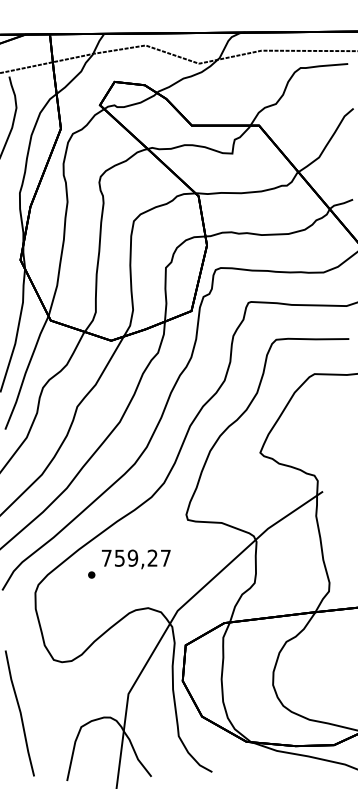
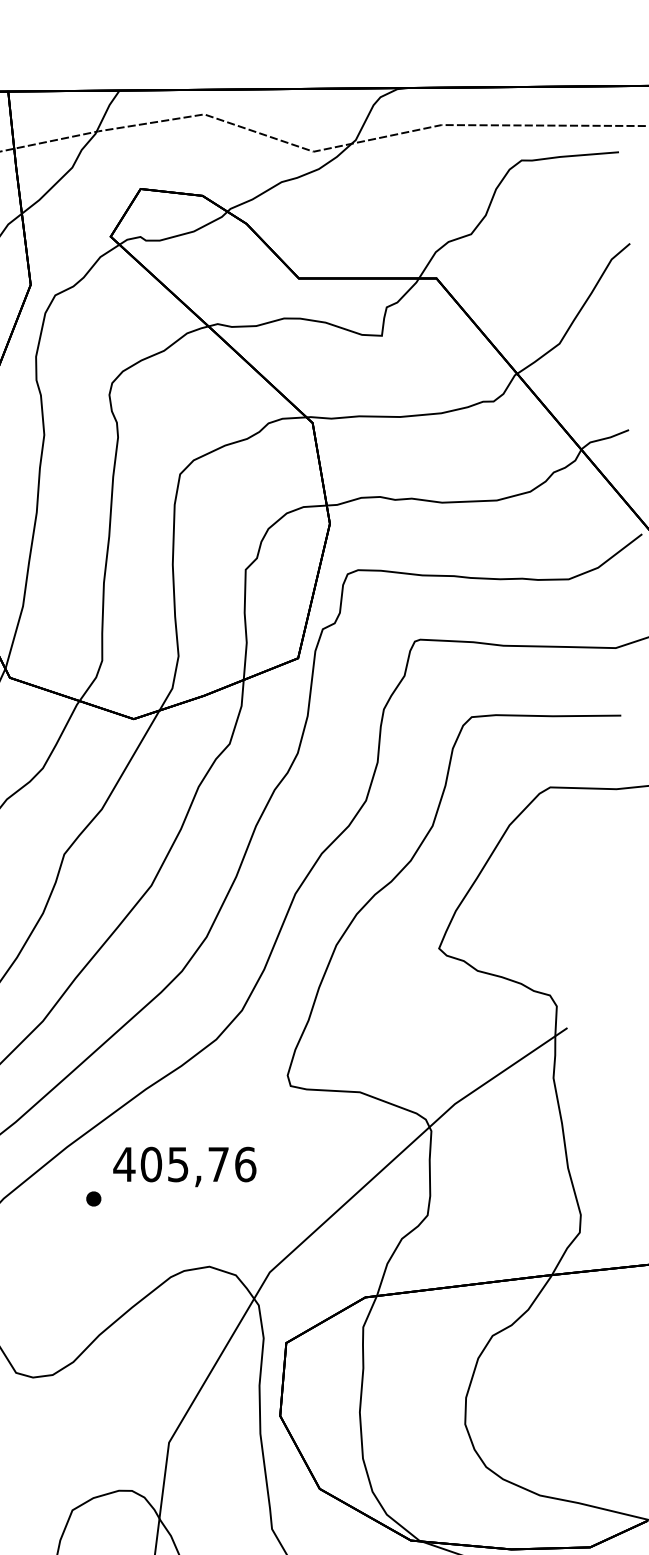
text: (136, 557) -> (185, 1163), 759,27 -> 405,76

